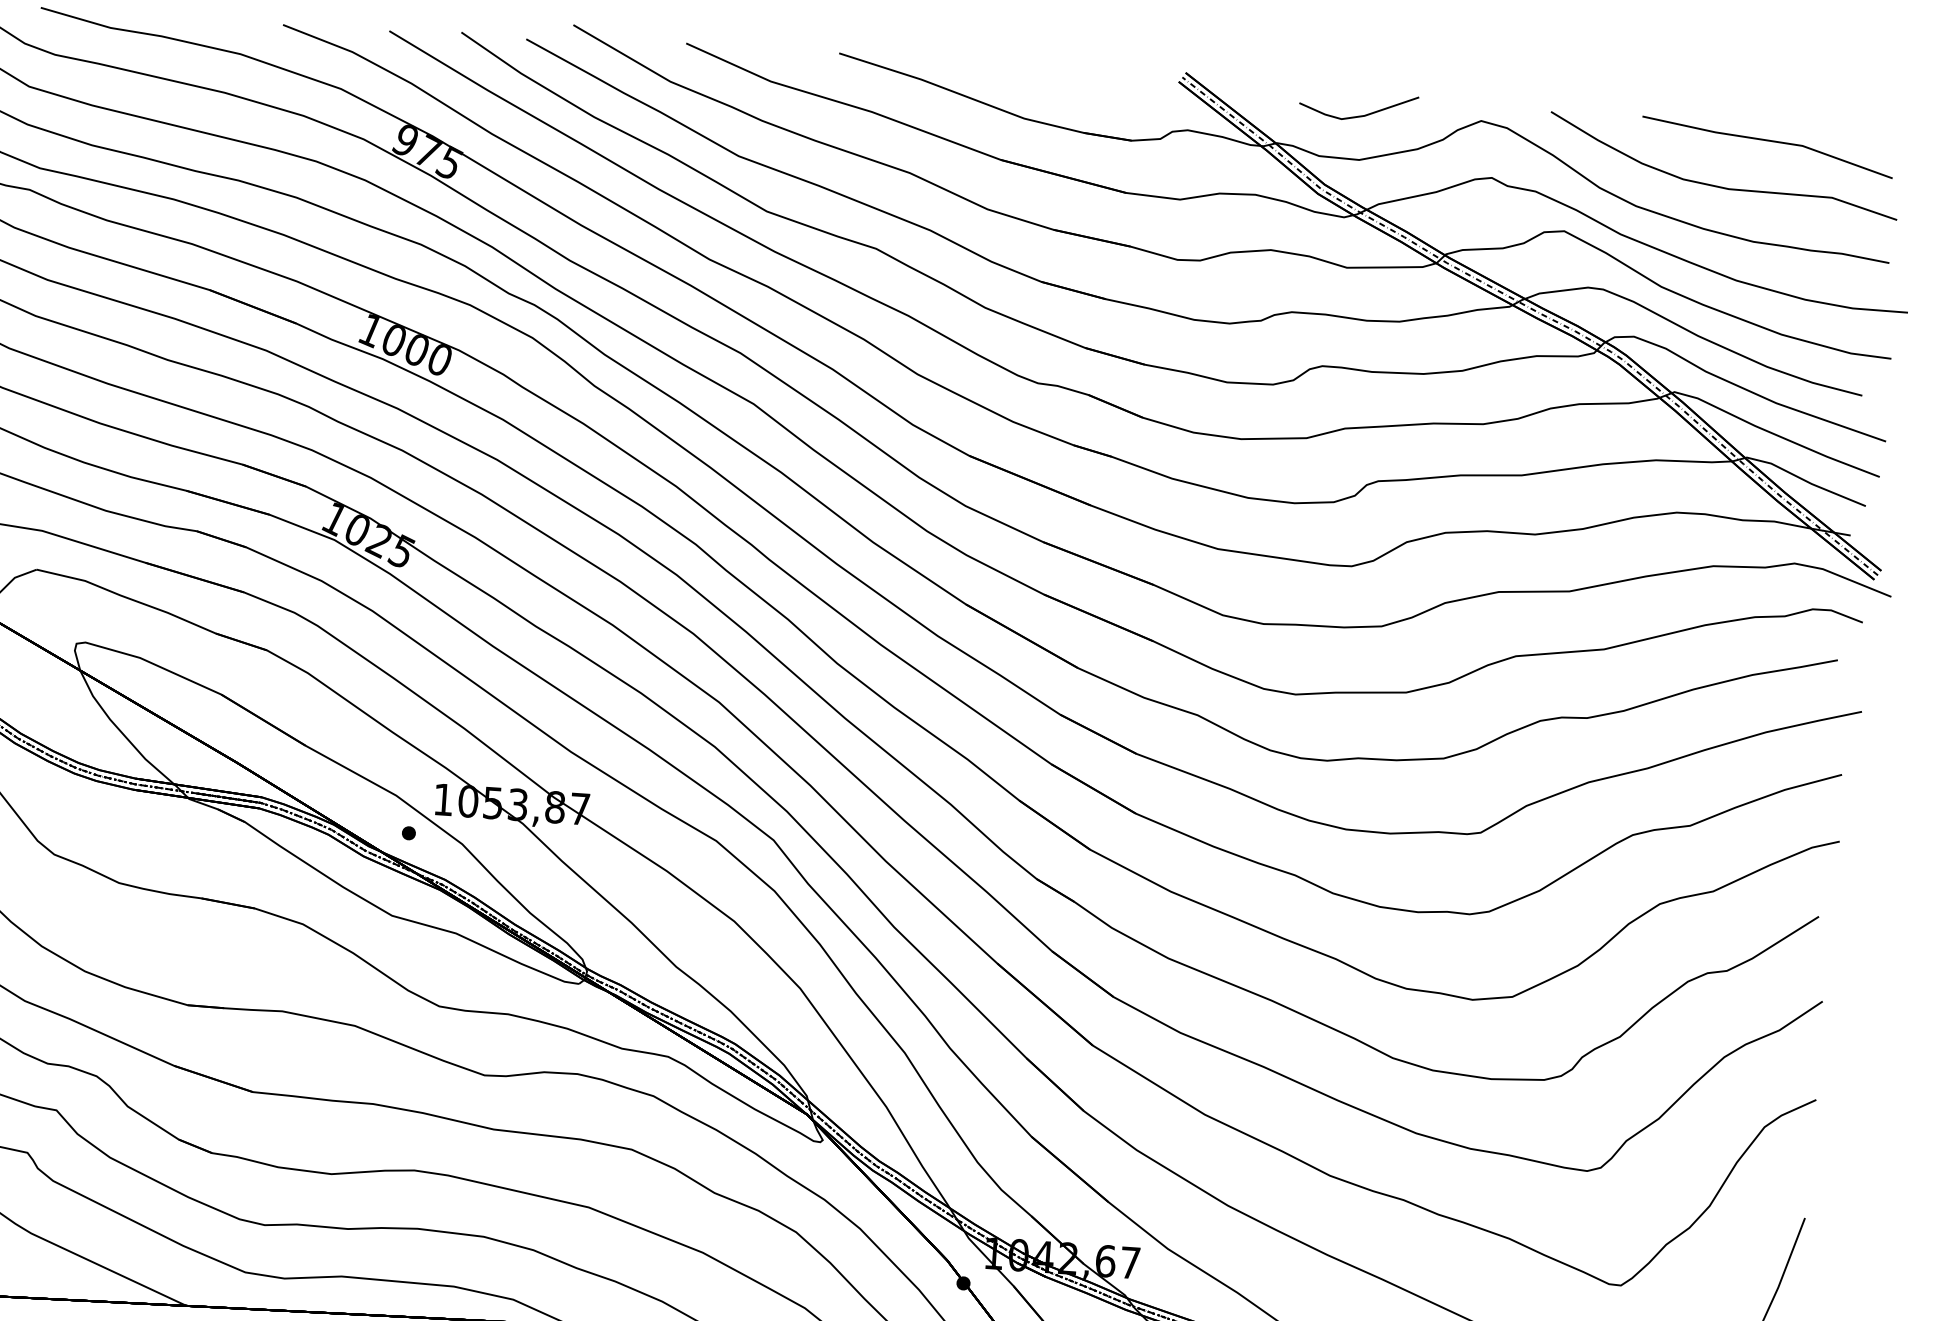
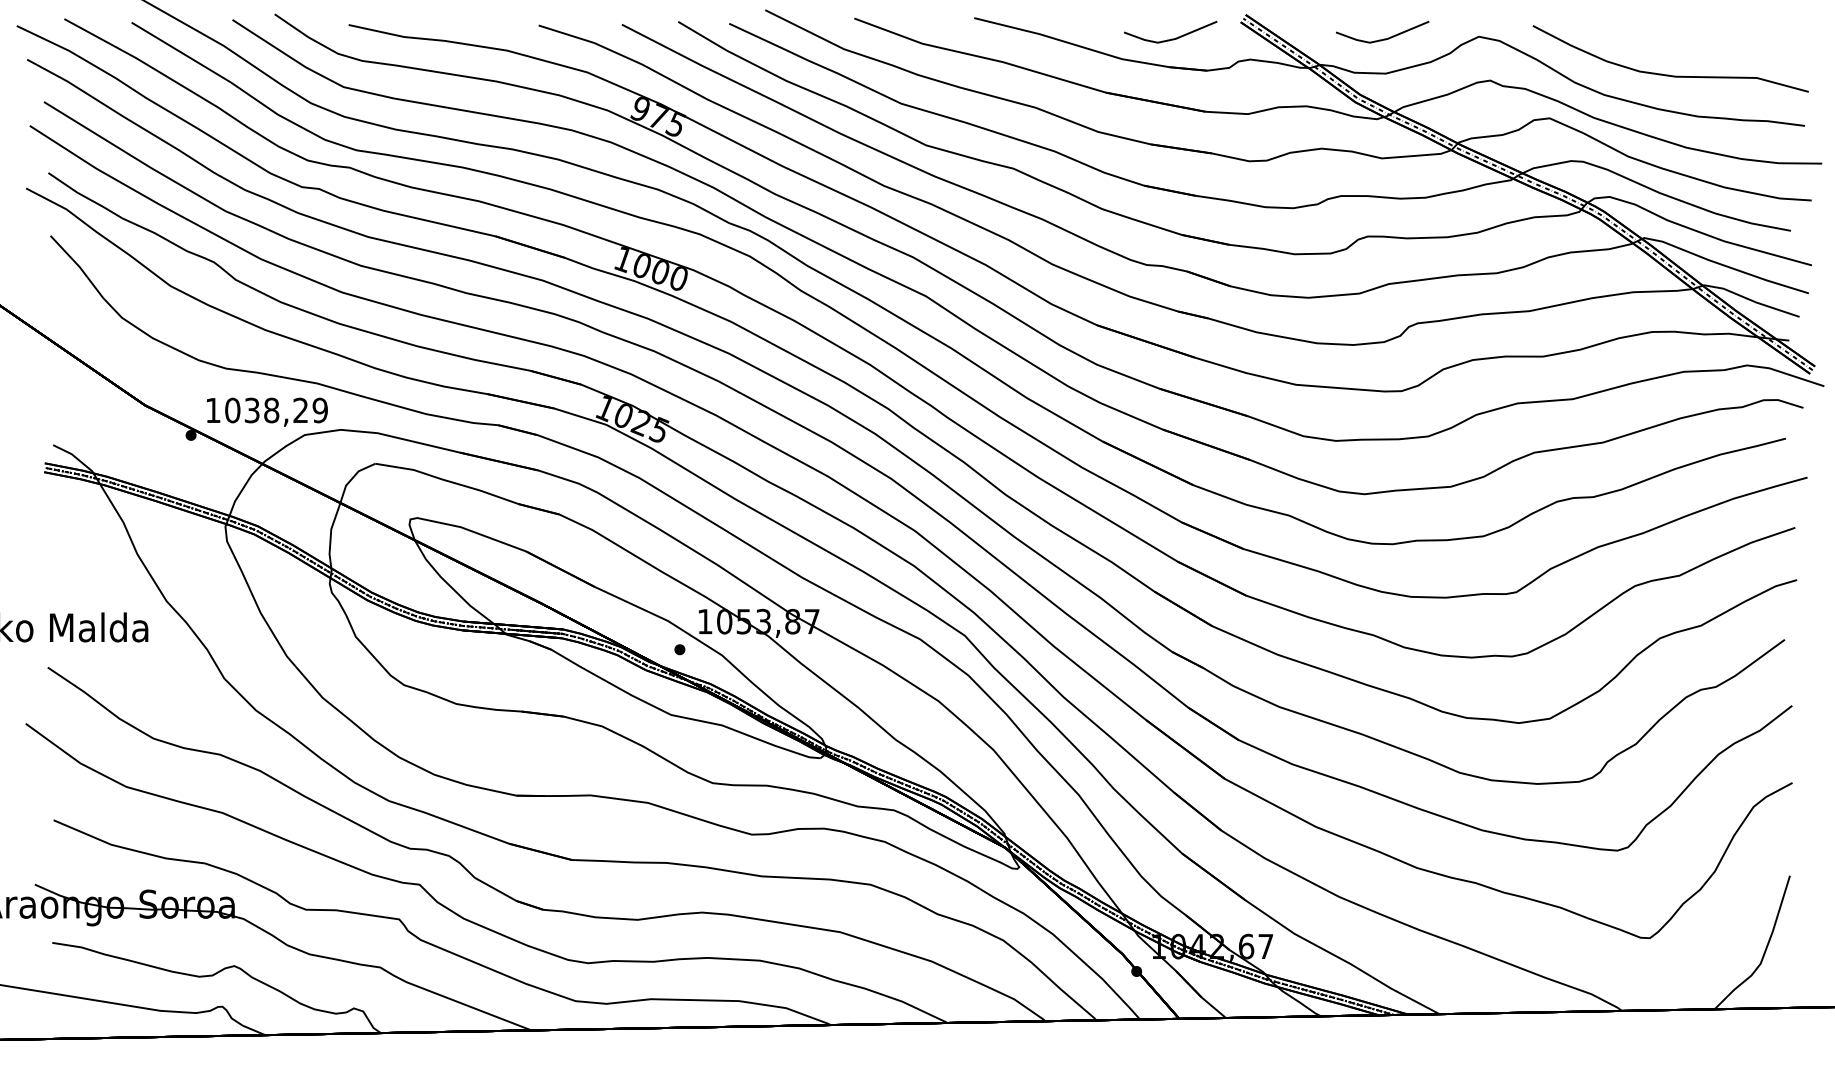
line: (1089, 96) -> (1171, 38), added
line: (1767, 141) -> (1703, 37), removed

